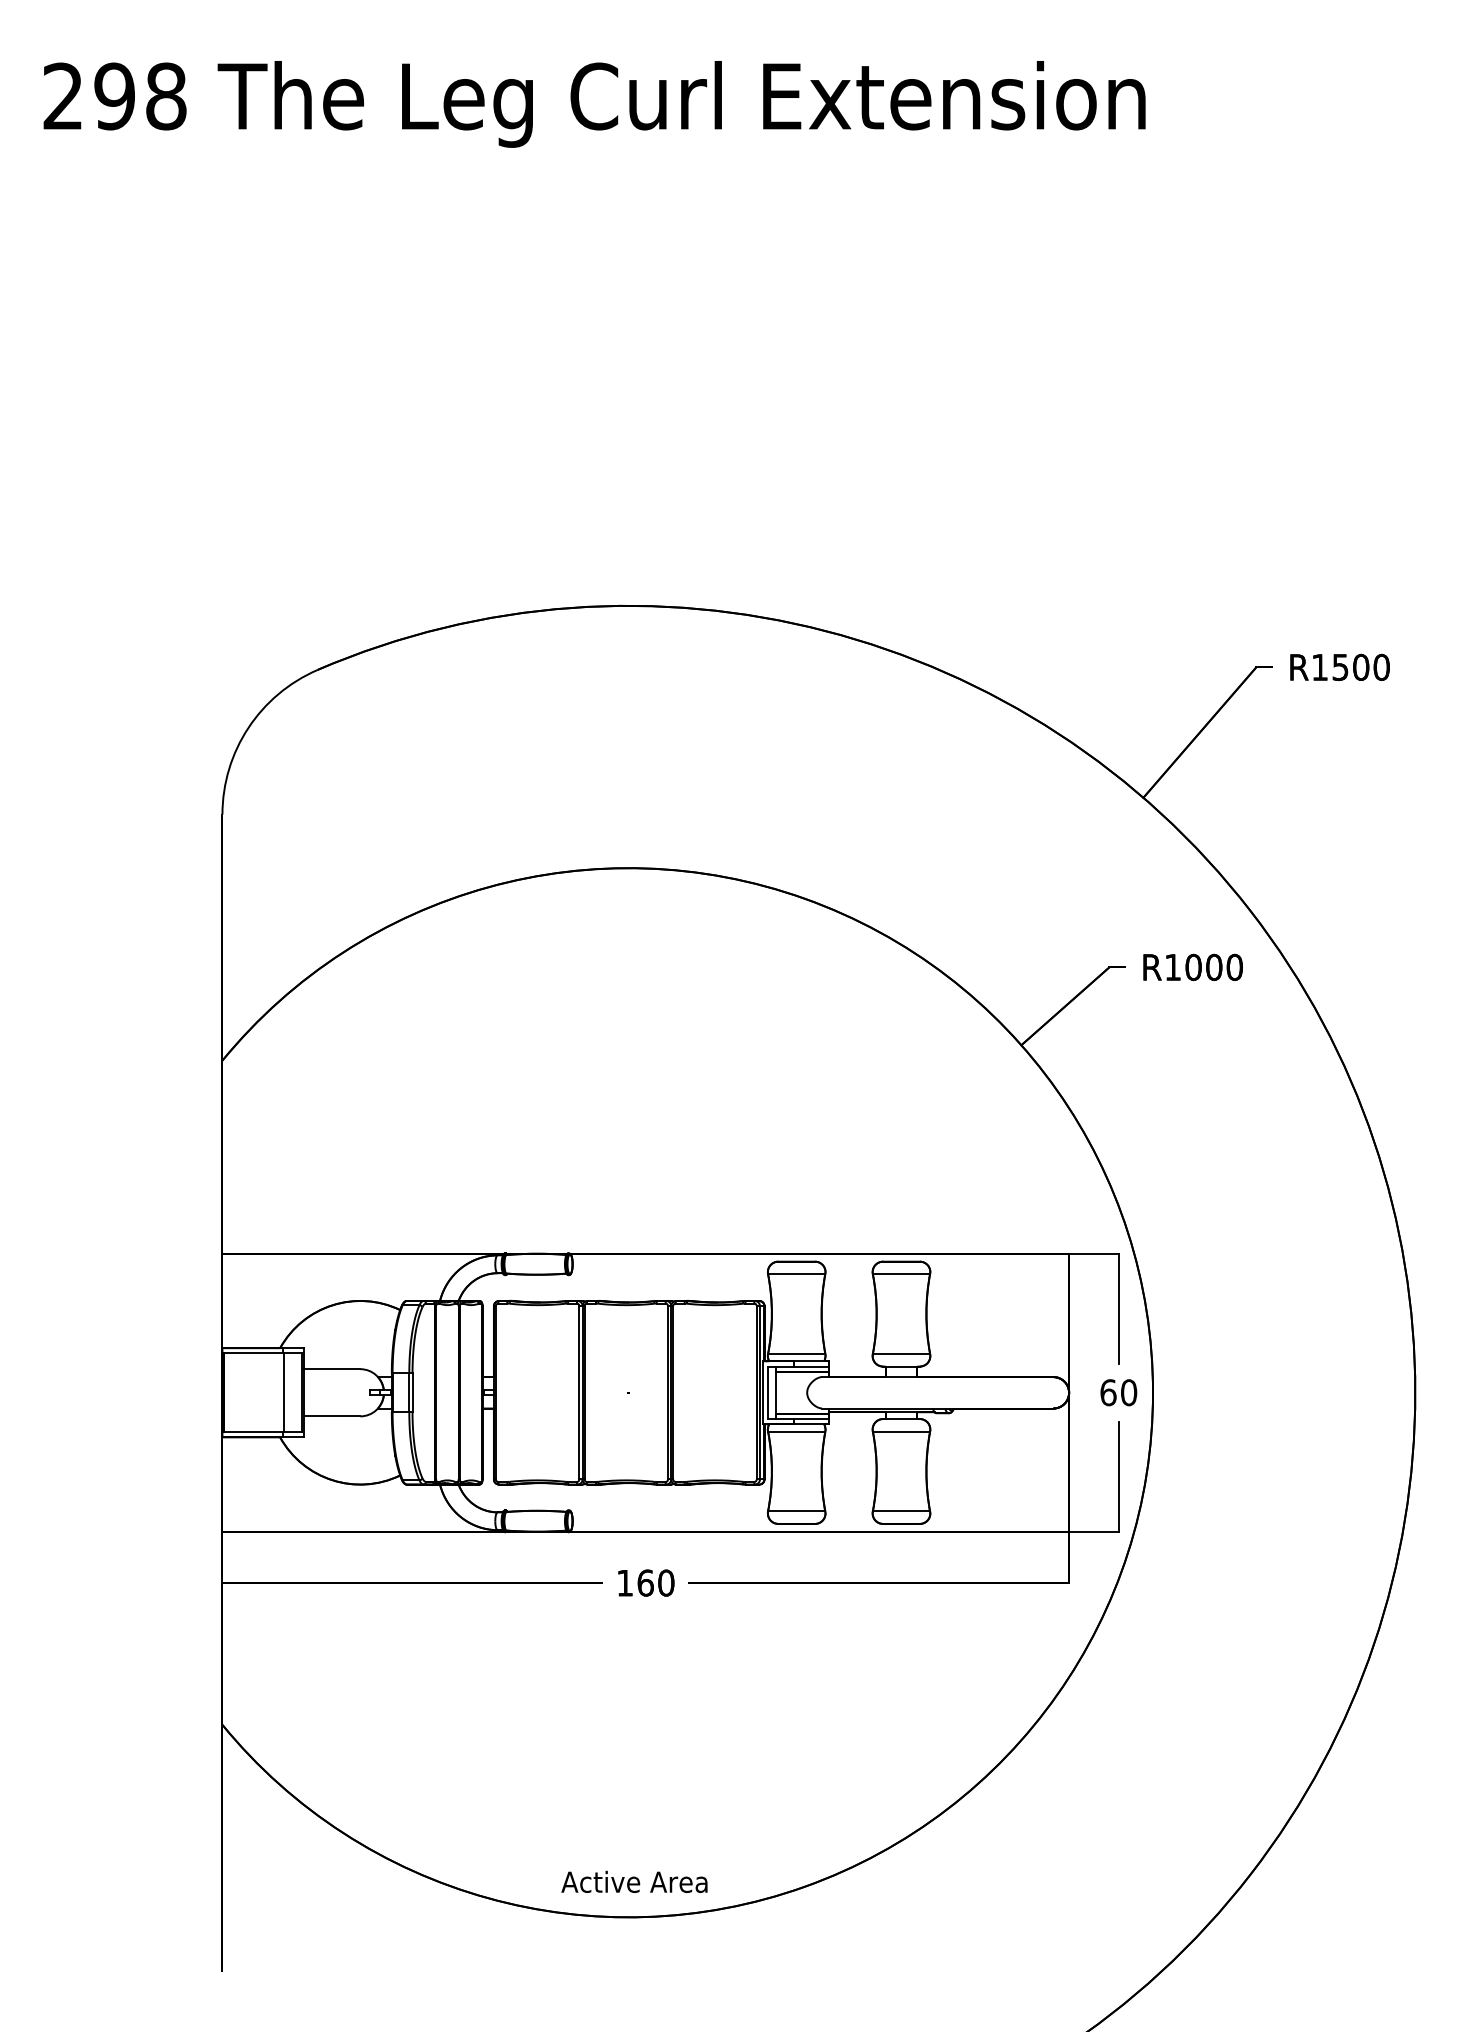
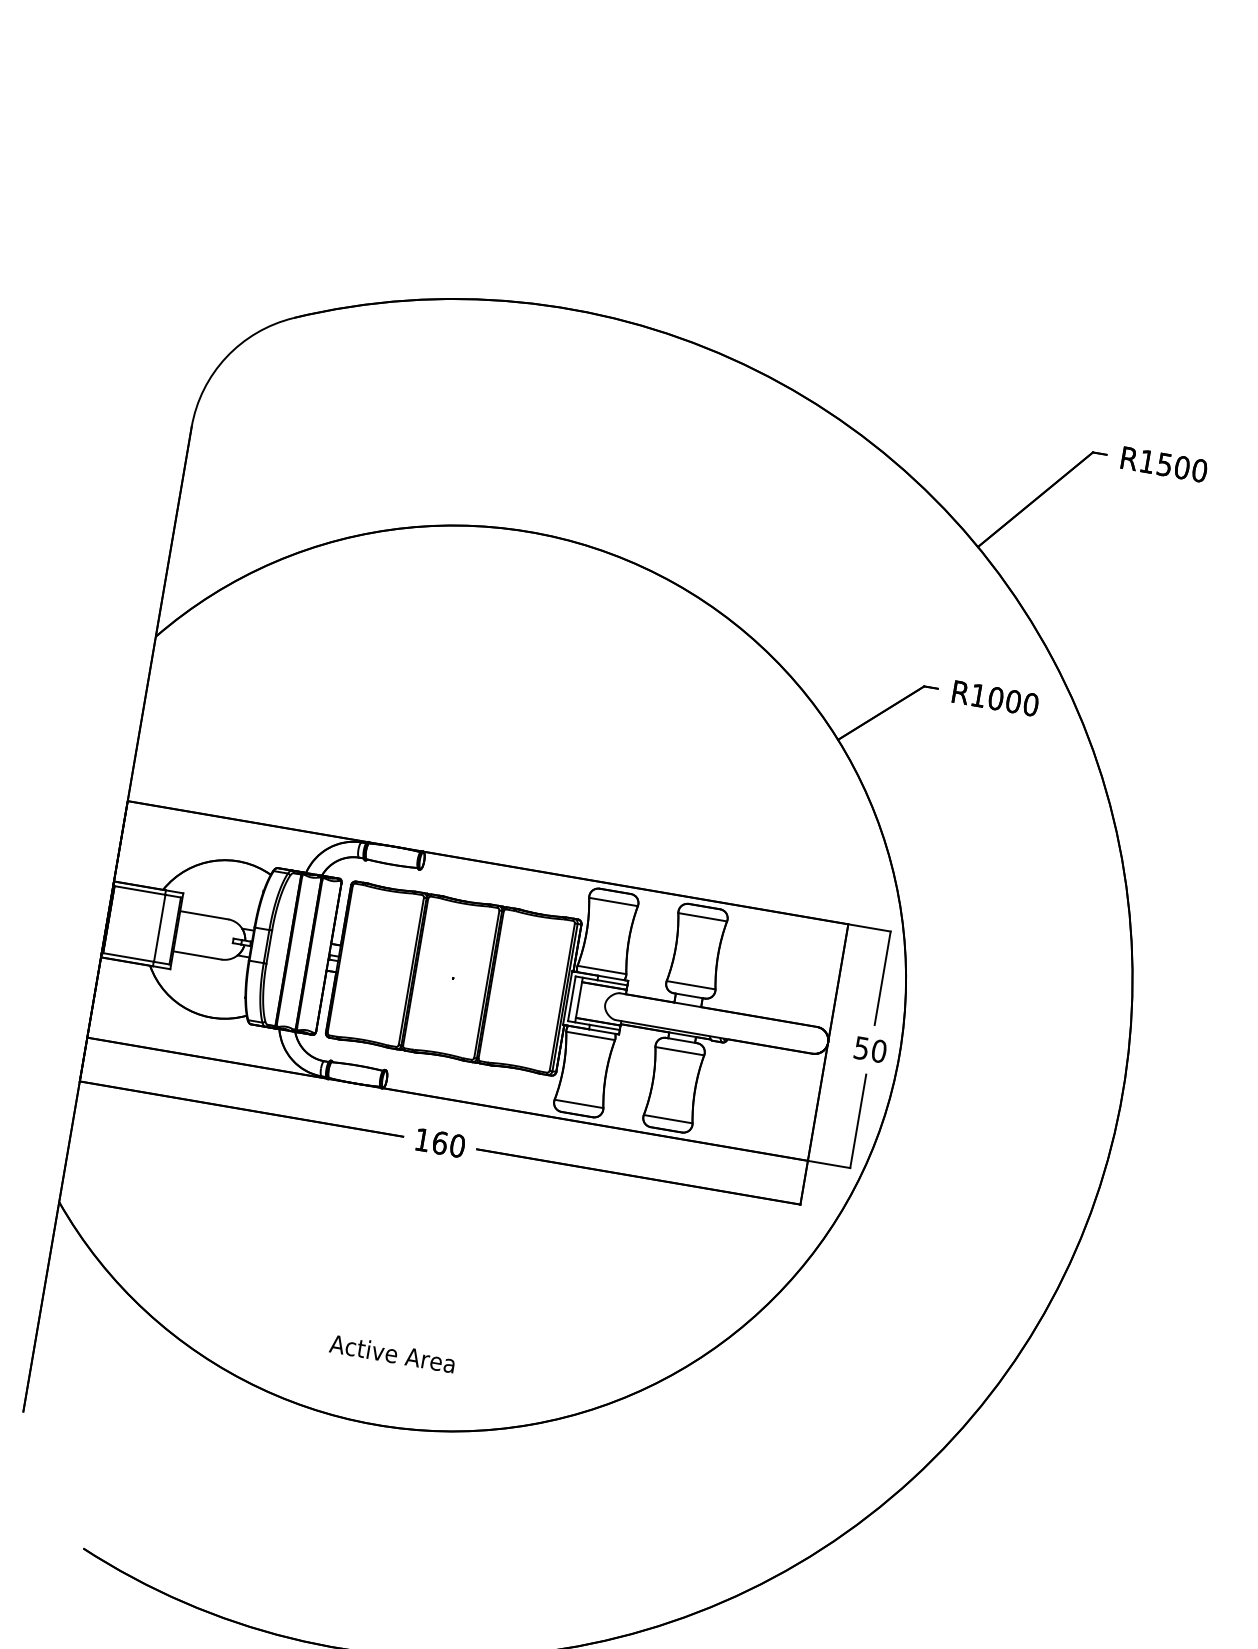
text: (1108, 1392) -> (861, 1048), 60 -> 50
text: (634, 1881) -> (392, 1353), moved

